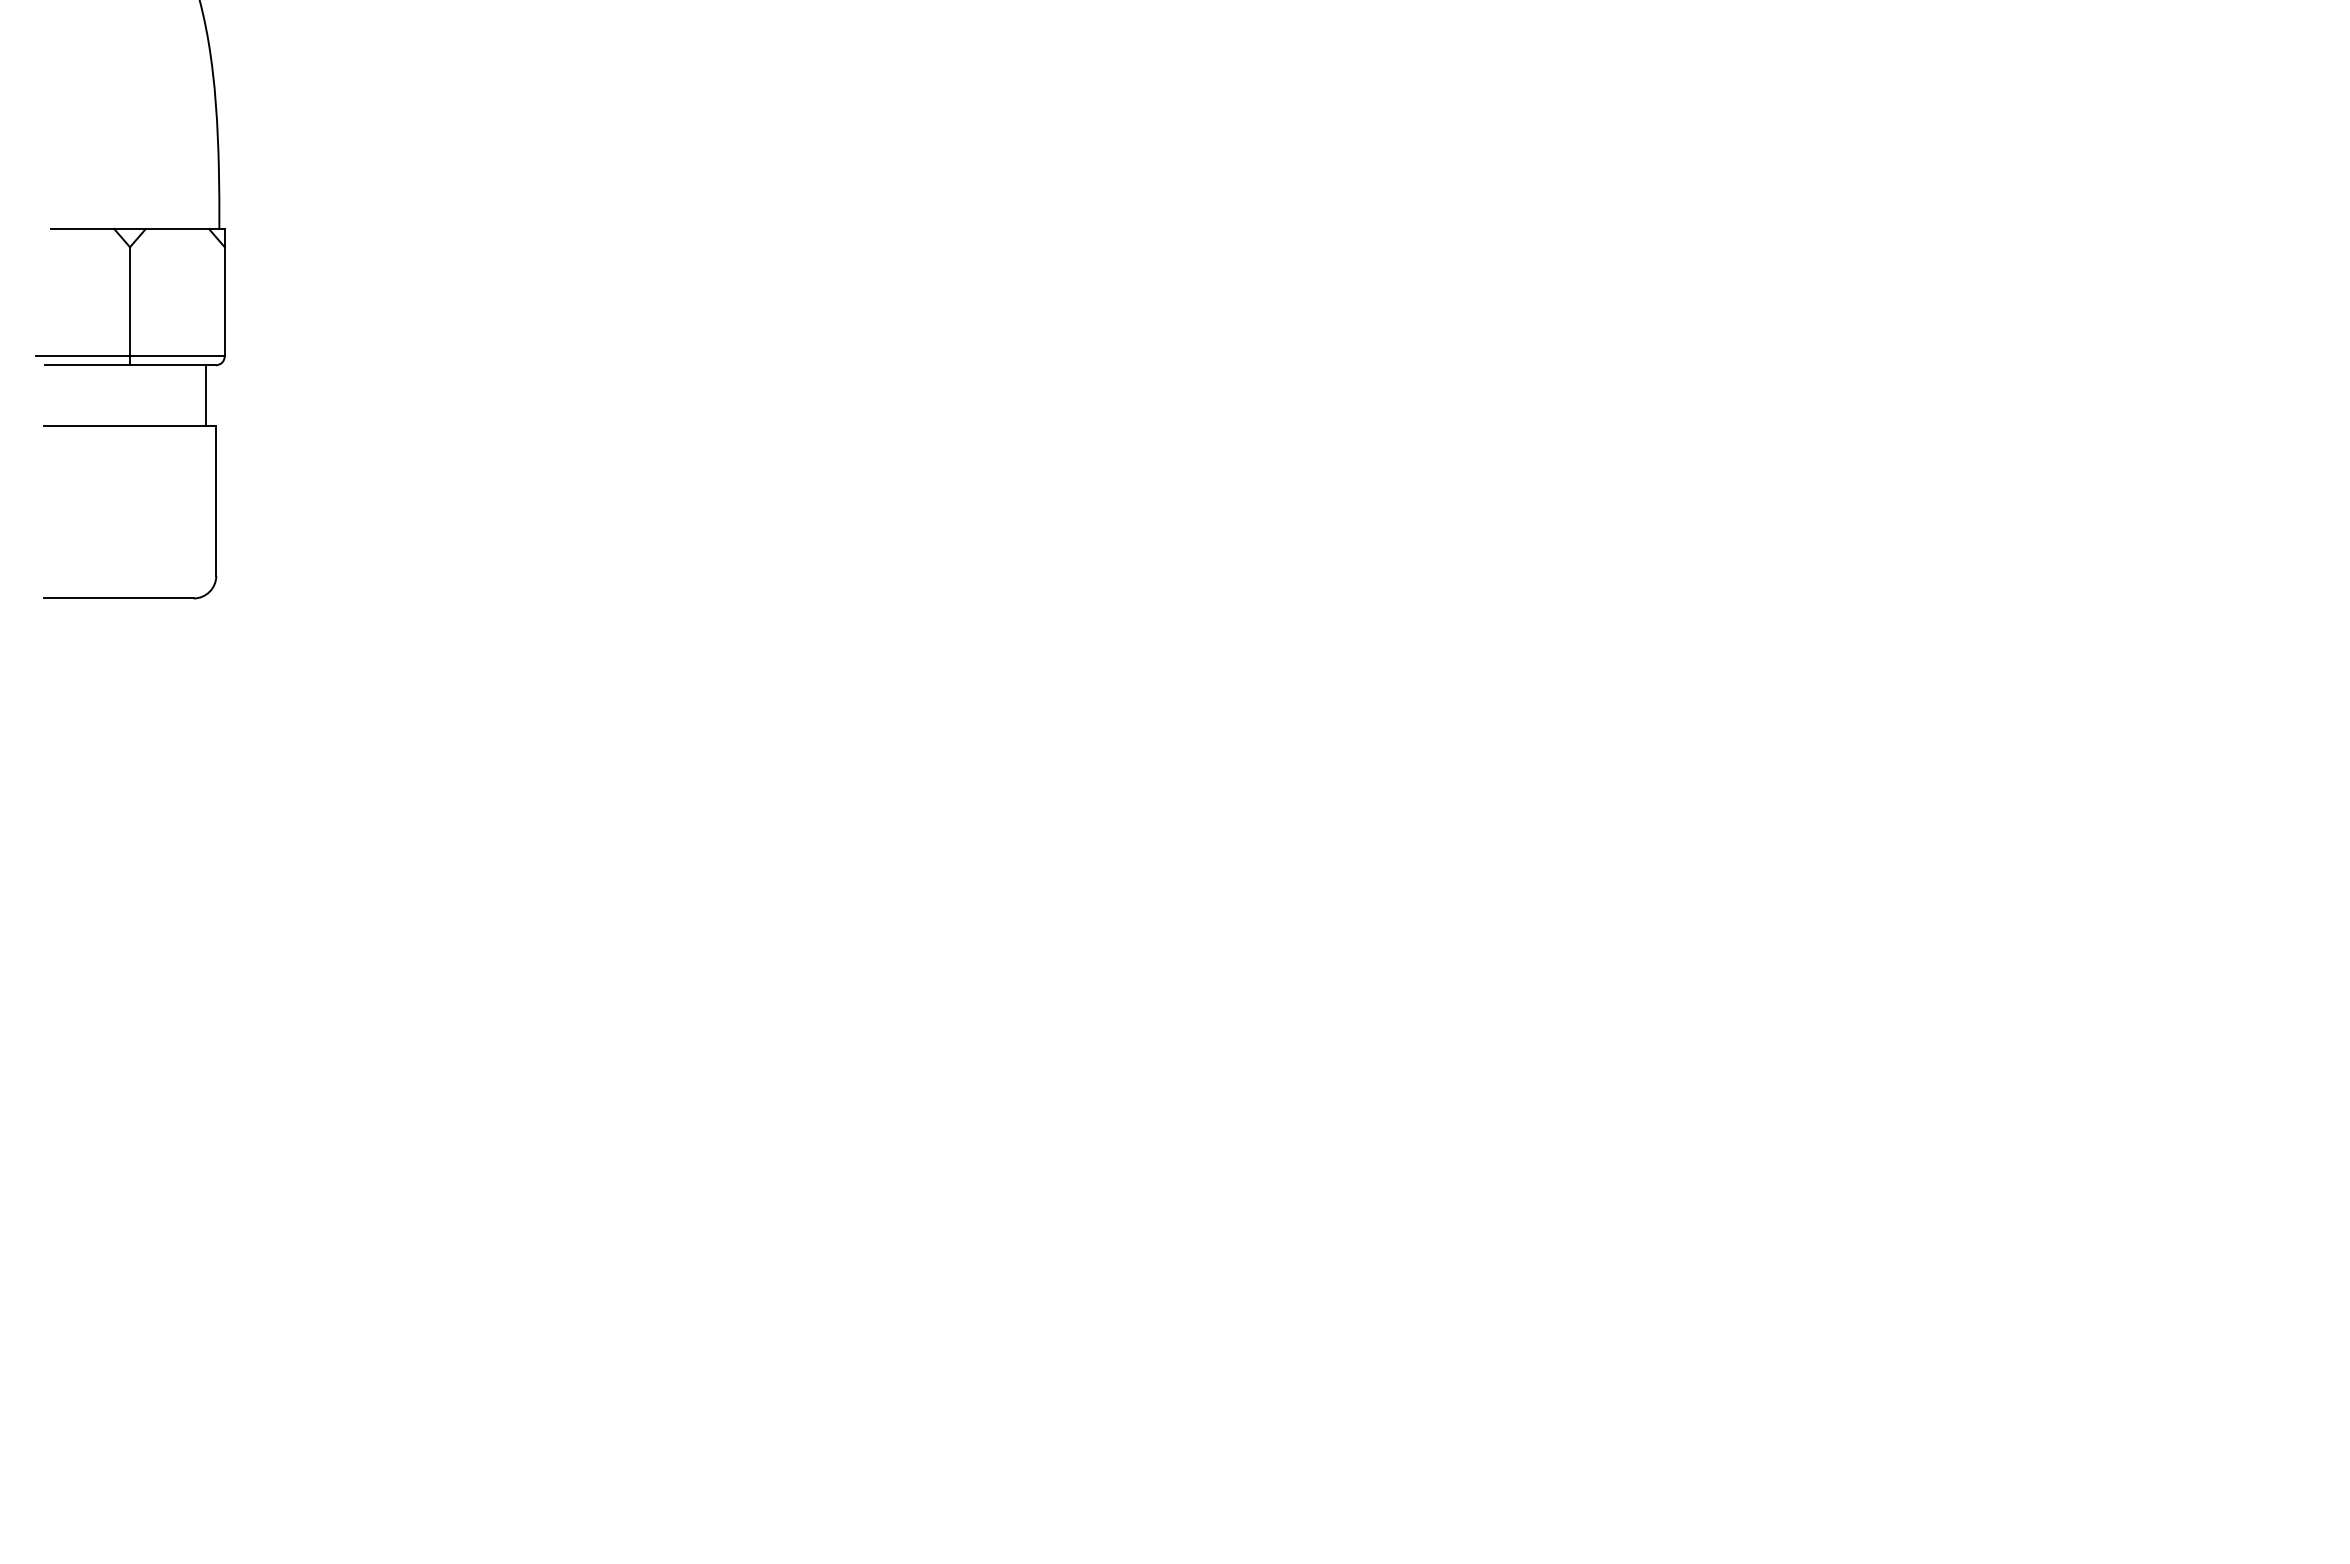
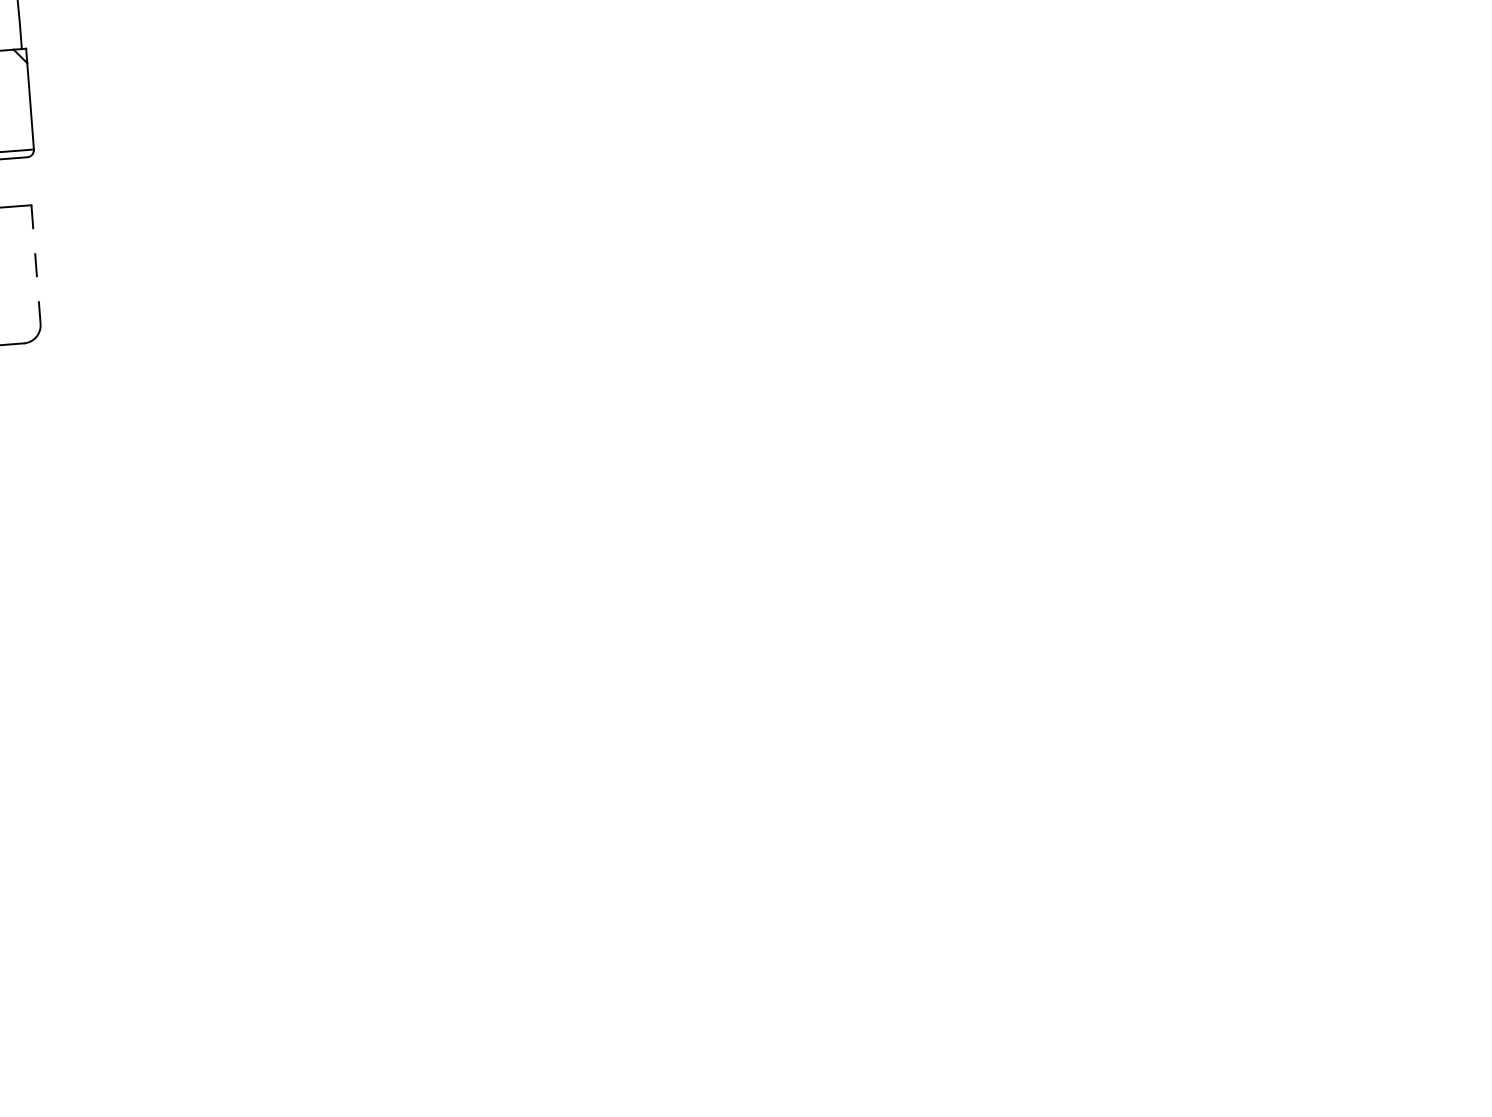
line: (205, 395) -> (21, 181), removed
line: (216, 500) -> (36, 264), solid -> dashed

